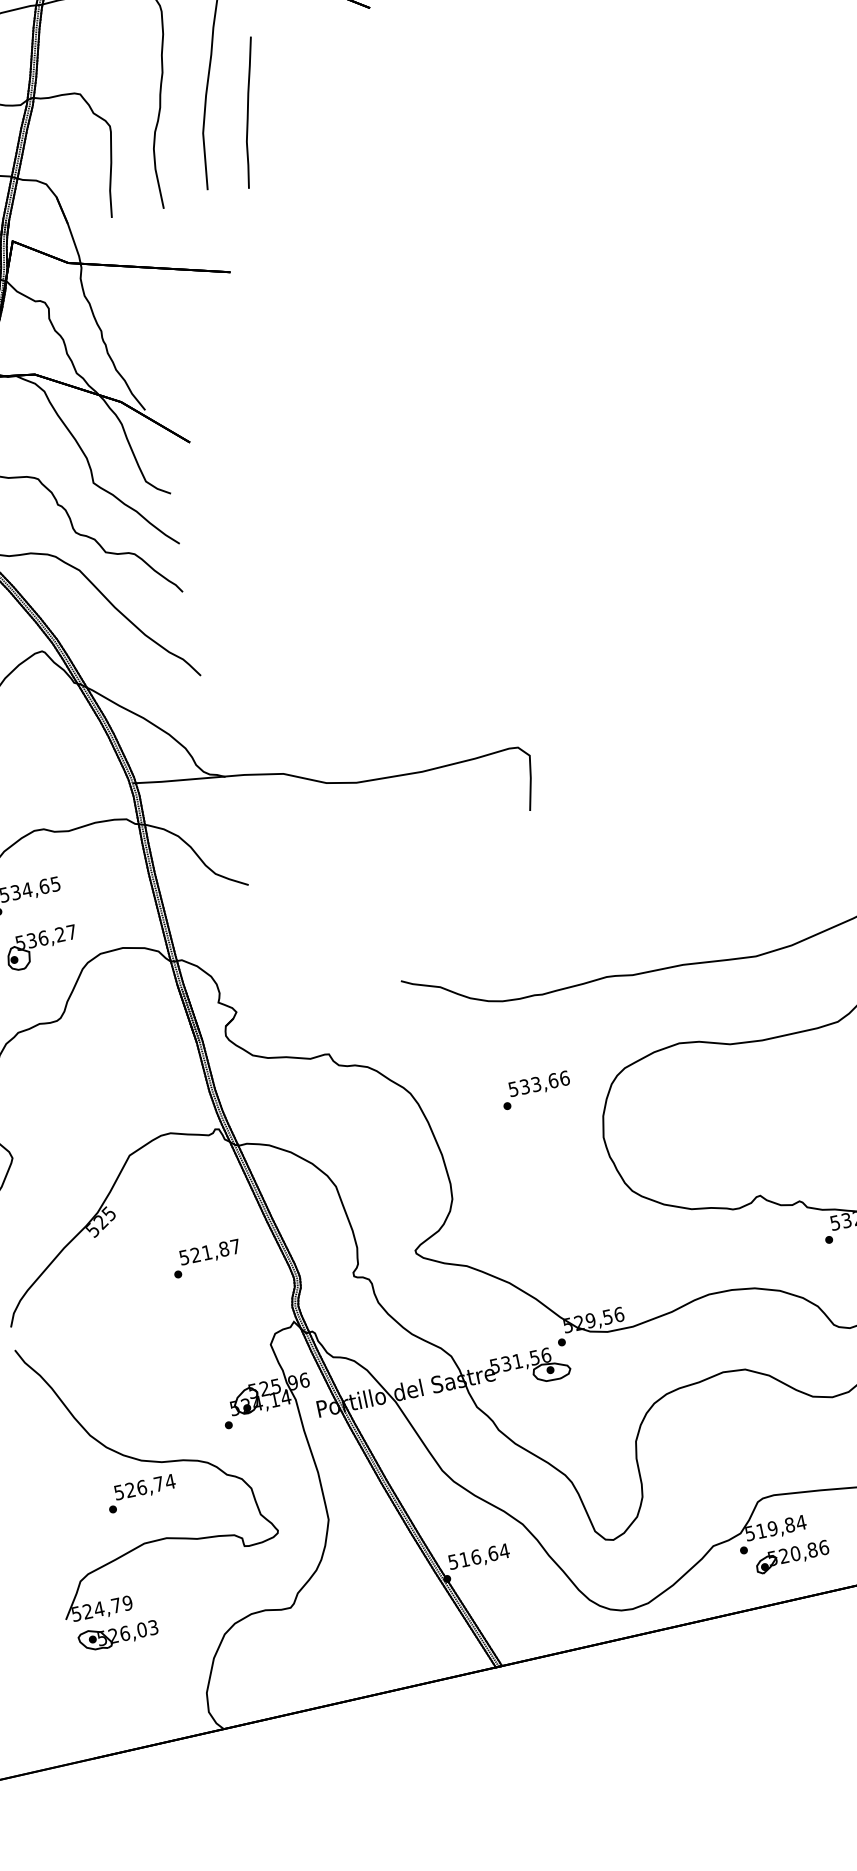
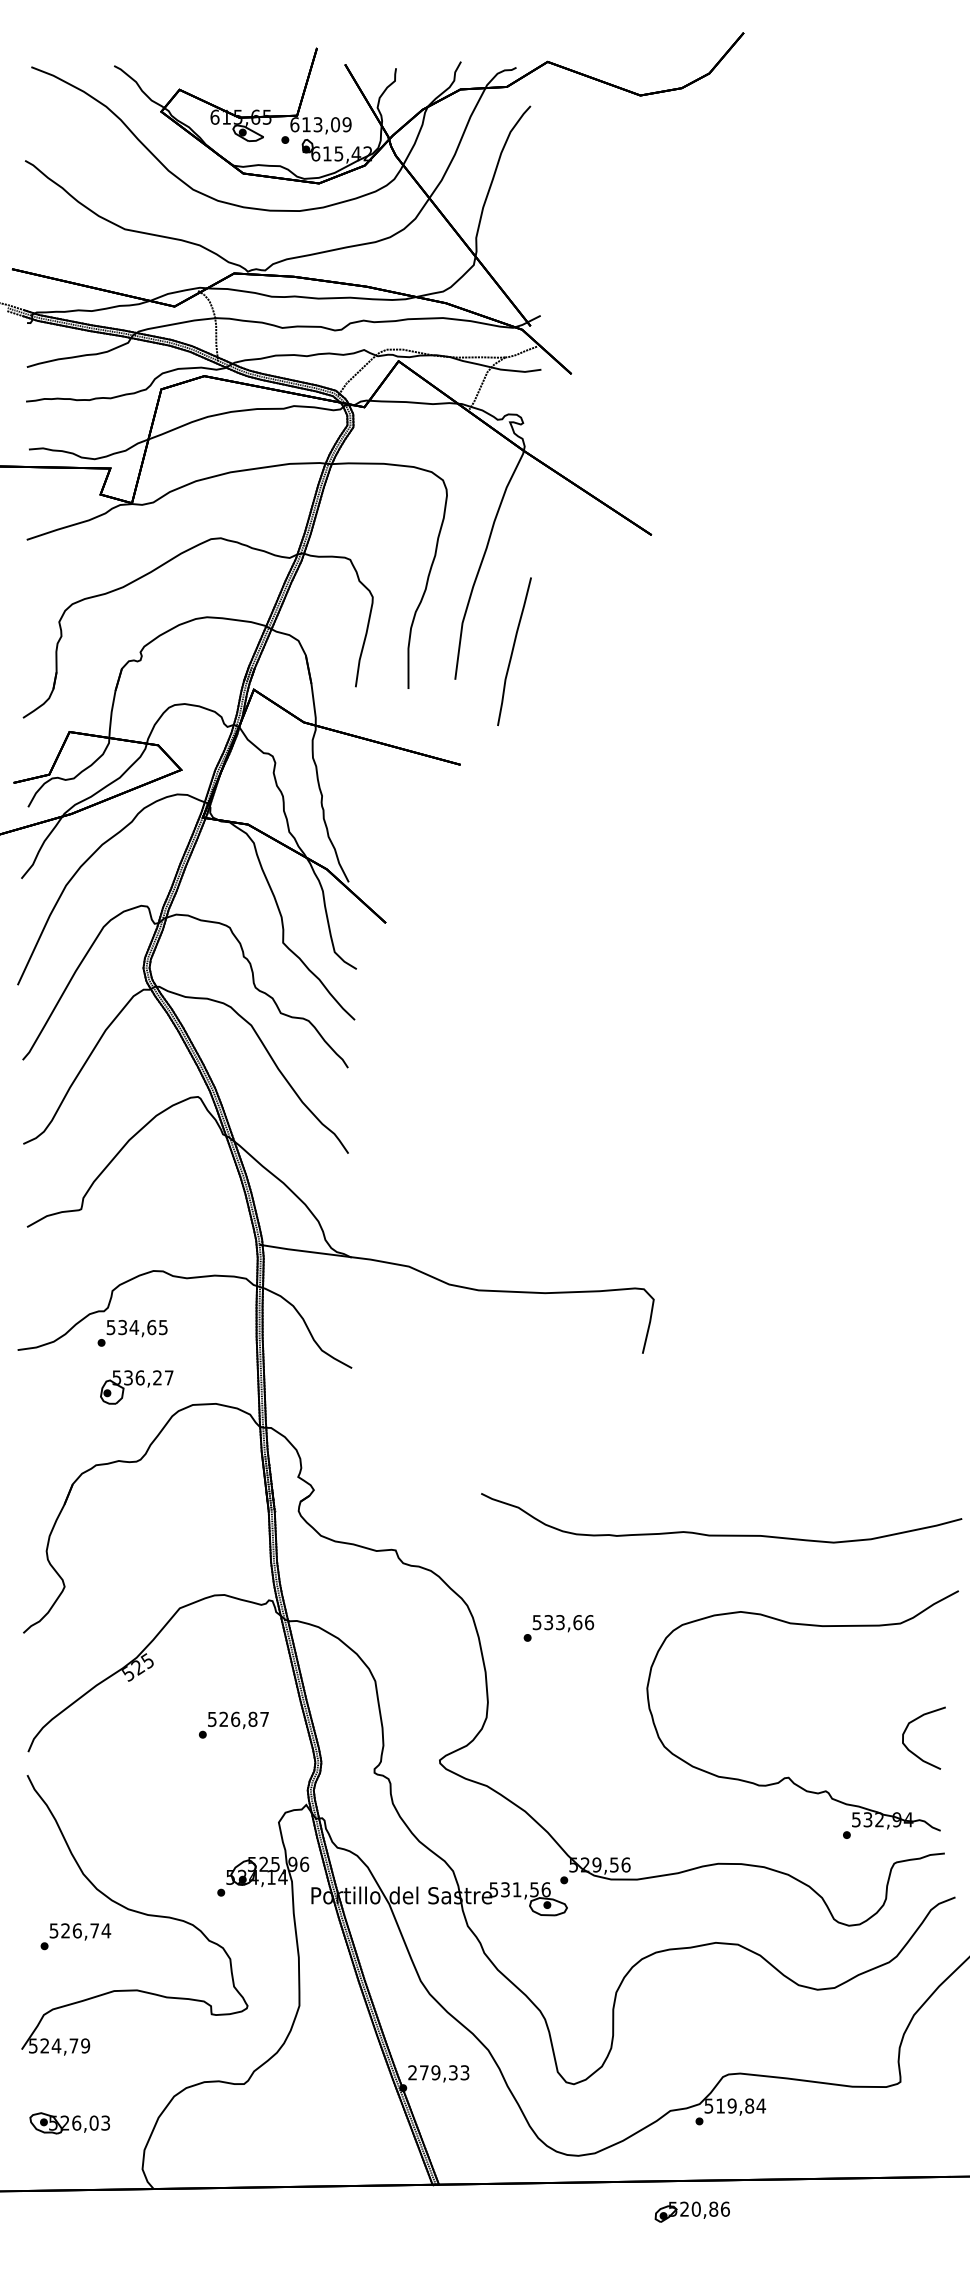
curve: (248, 112) -> (513, 651), moved
text: (535, 1090) -> (558, 1628), moved
text: (206, 1251) -> (235, 1718), 521,87 -> 526,87
text: (141, 1493) -> (75, 1936), moved
text: (478, 1556) -> (438, 2072), 516,64 -> 279,33
part: (791, 1556) -> (691, 2211), moved
part: (118, 1635) -> (69, 2123), moved

